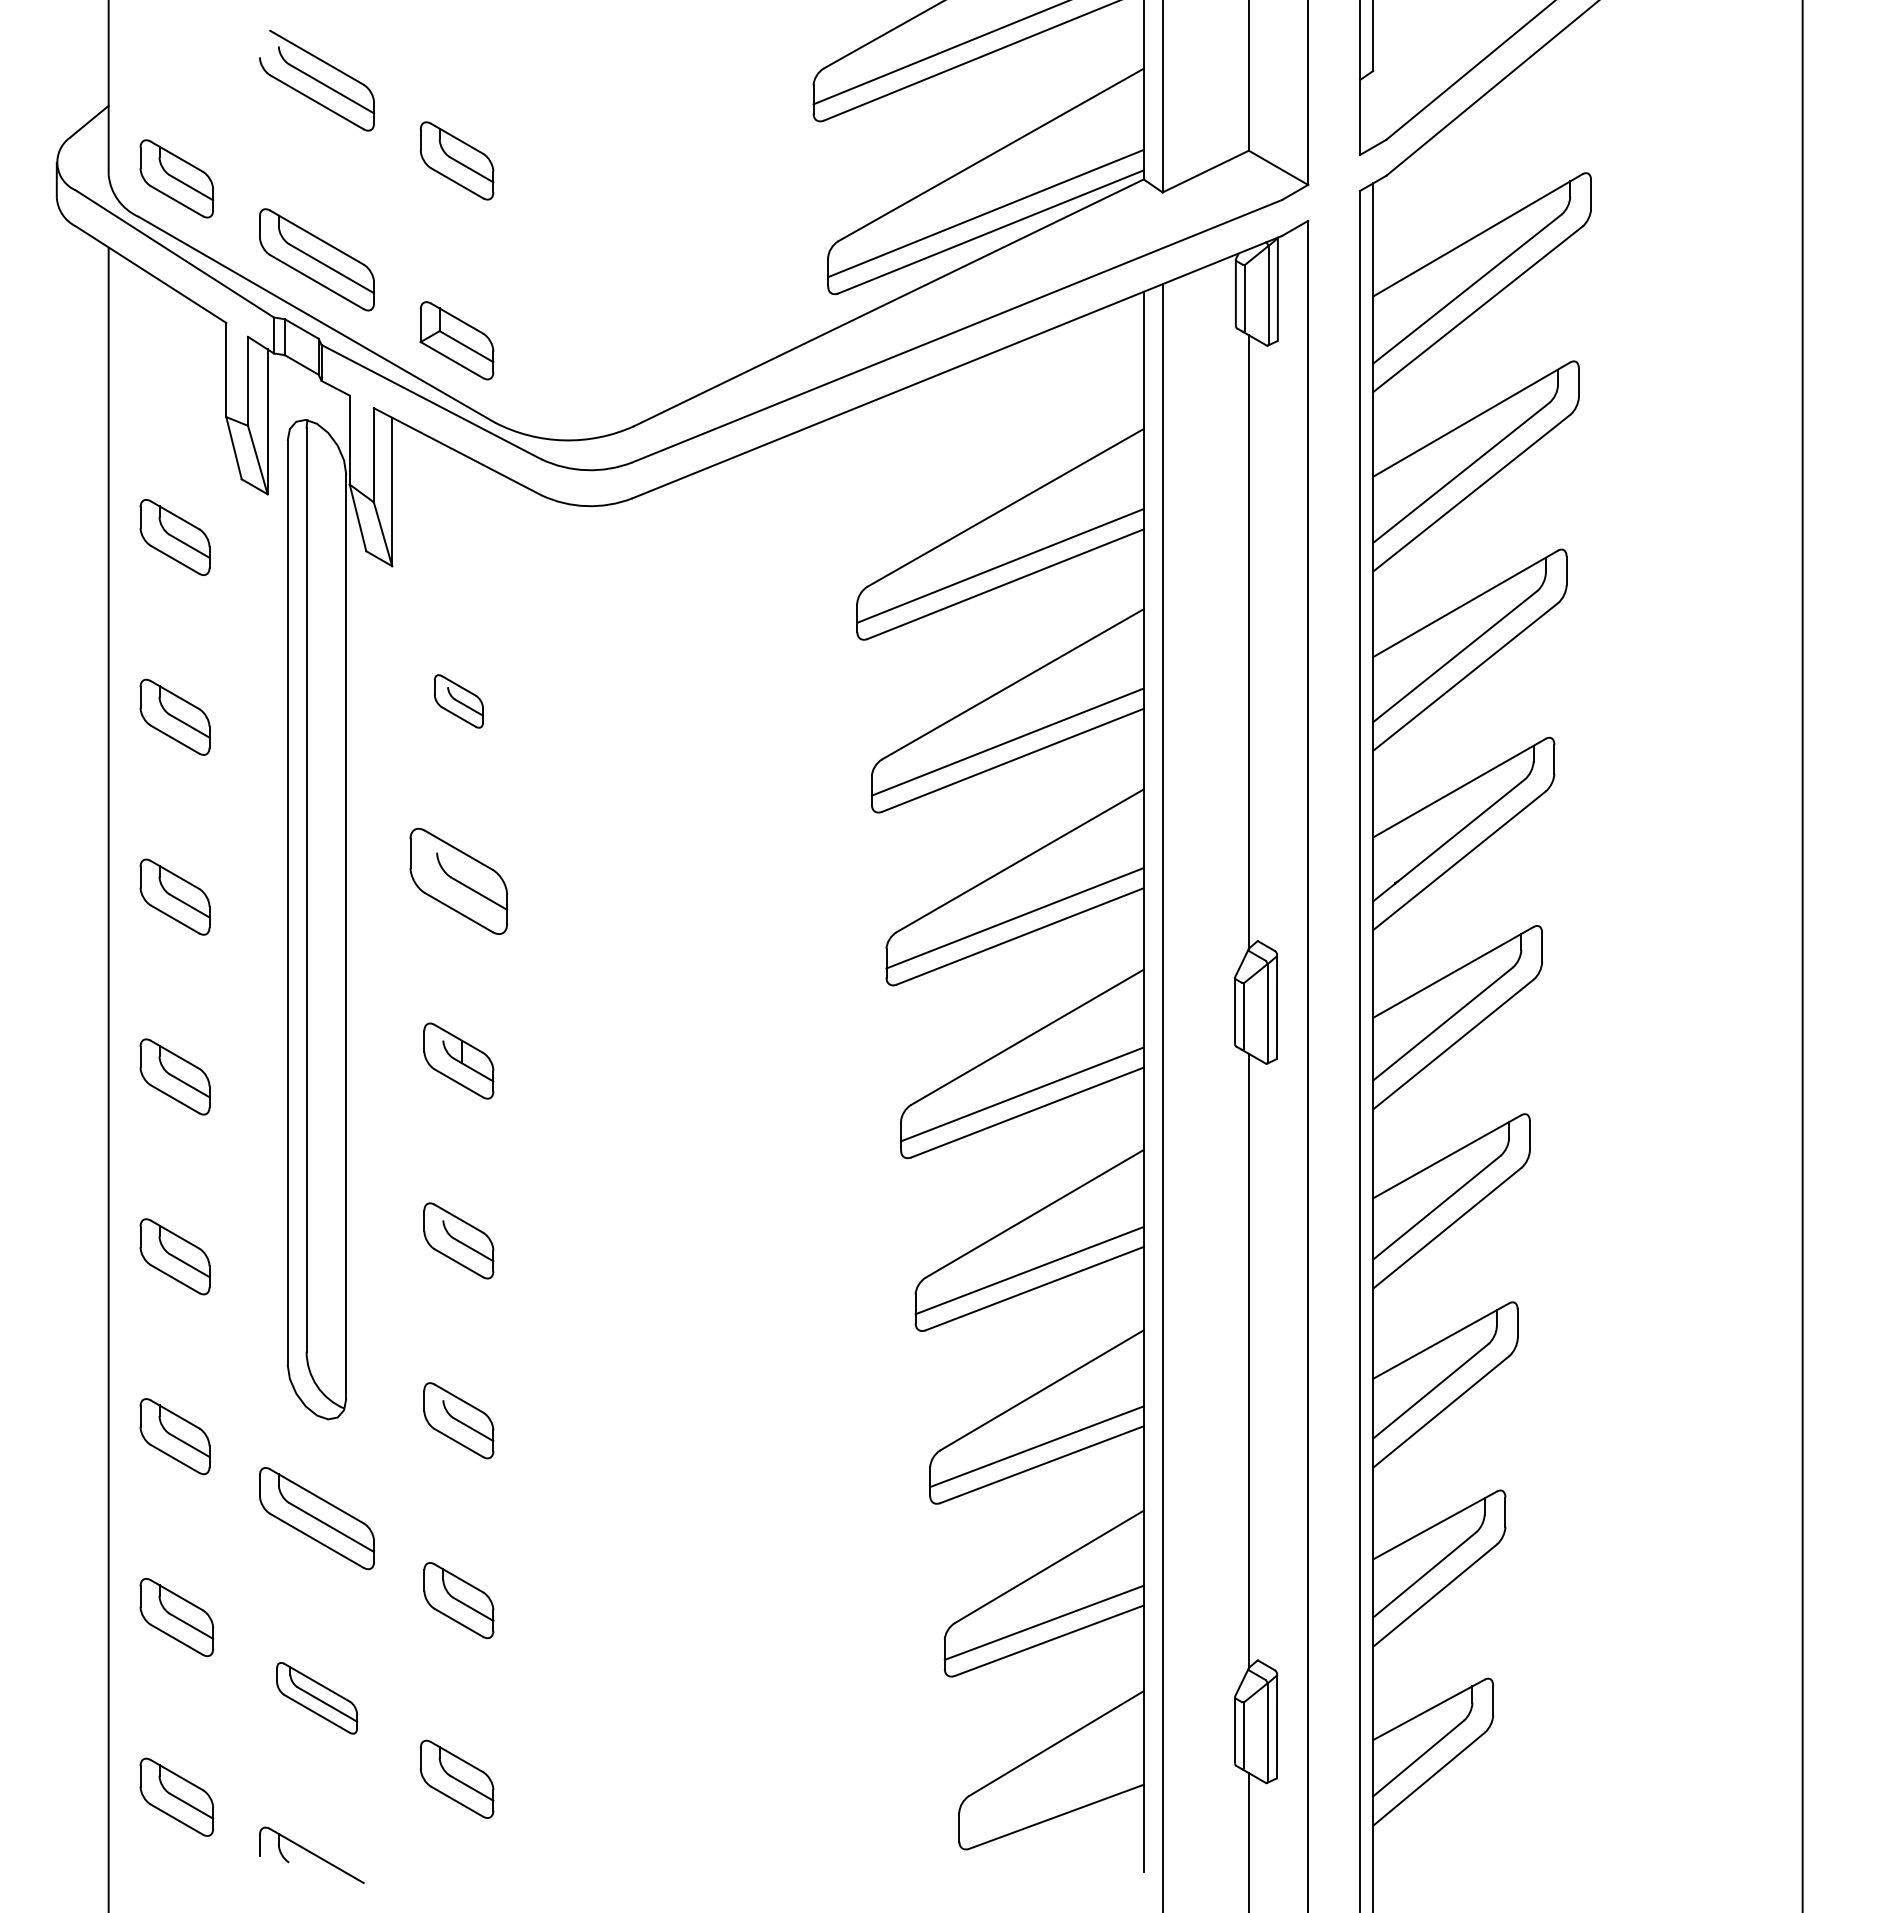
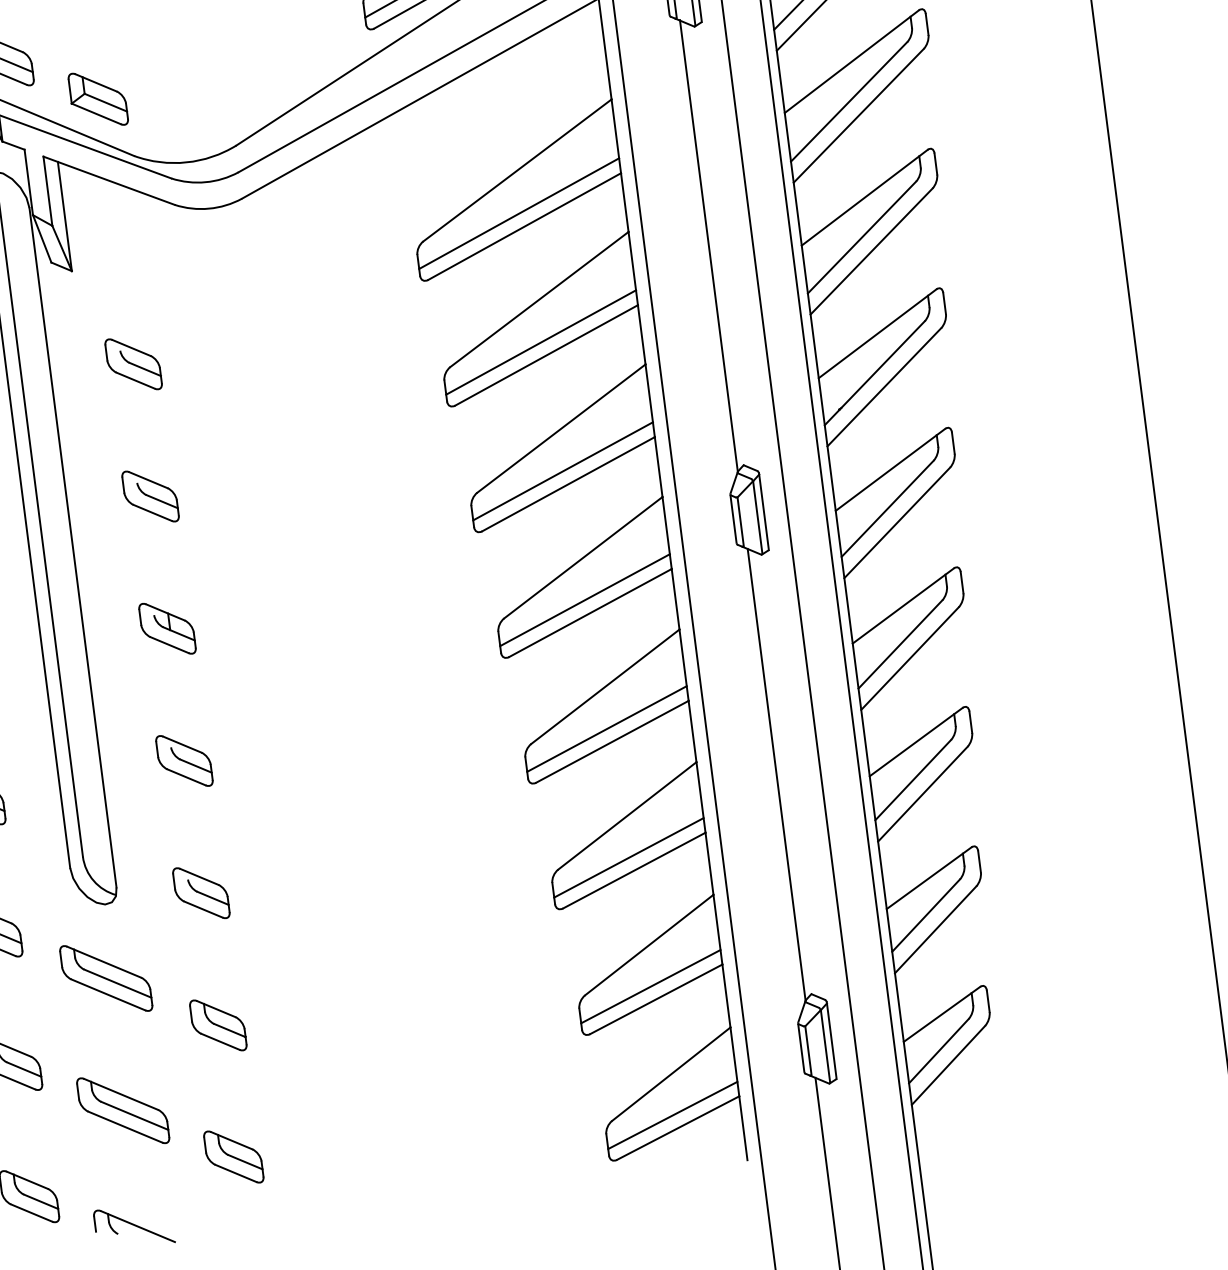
part: (458, 701) -> (133, 364), size x1.43
part: (458, 880) -> (150, 496), size x0.71
part: (317, 1697) -> (123, 1110), size x1.43
line: (1051, 1798) -> (672, 1115), added

